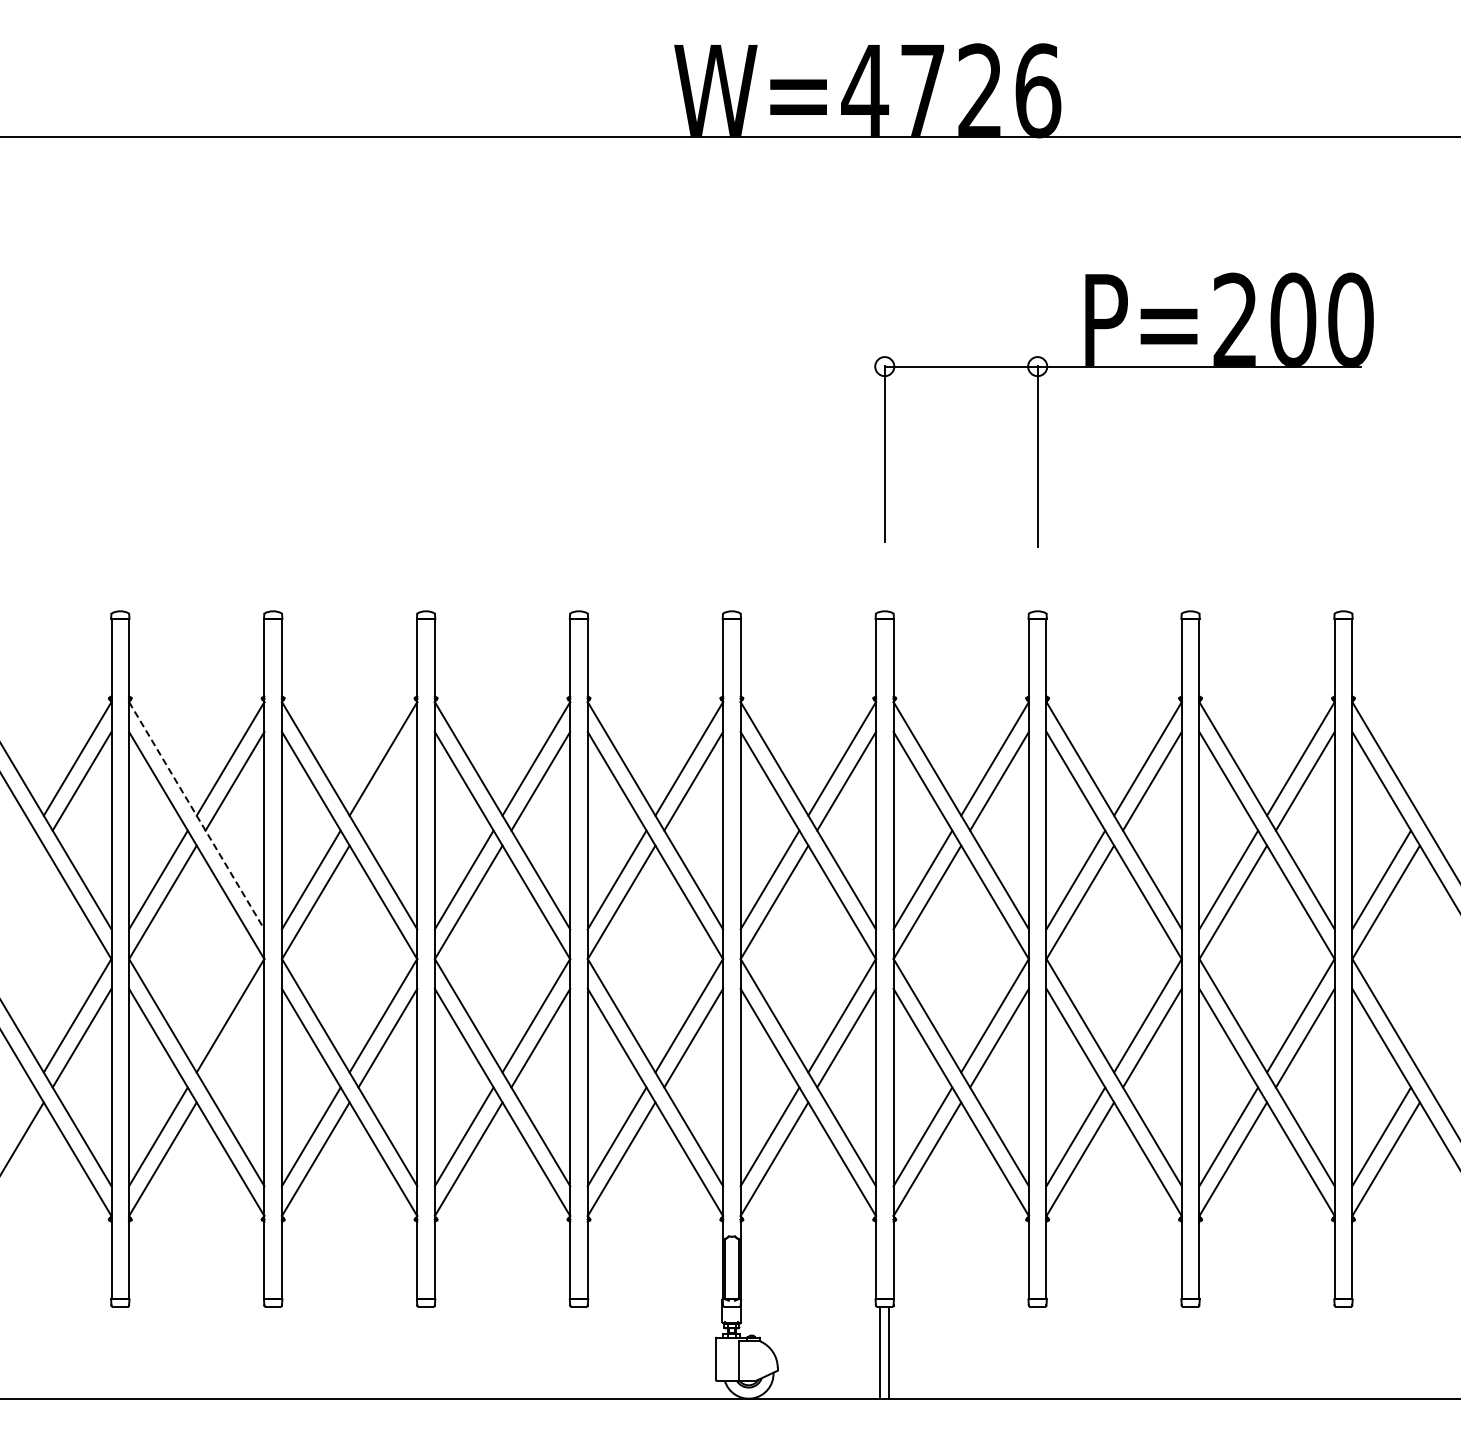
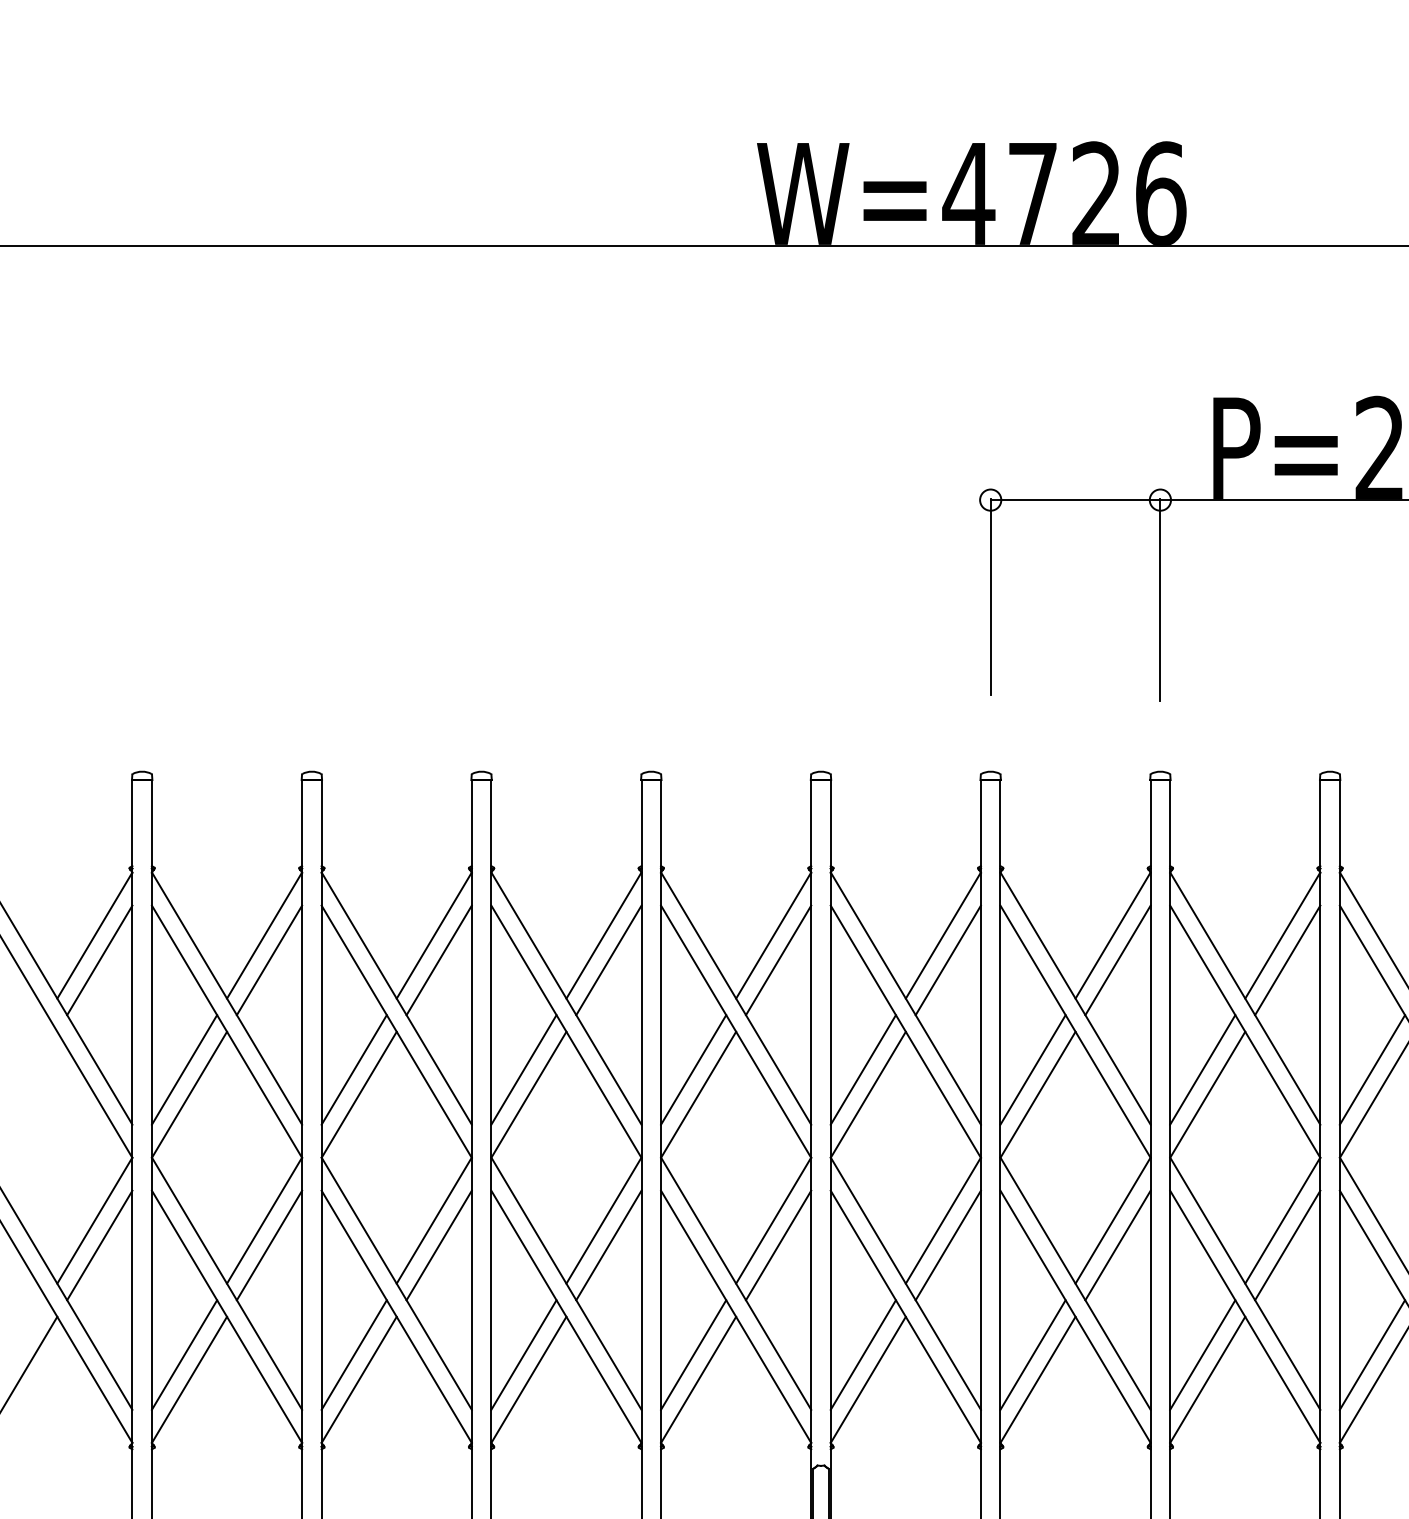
line: (387, 780) -> (438, 959), added
line: (197, 816) -> (227, 999), dashed -> solid
line: (234, 1037) -> (268, 1244), added

